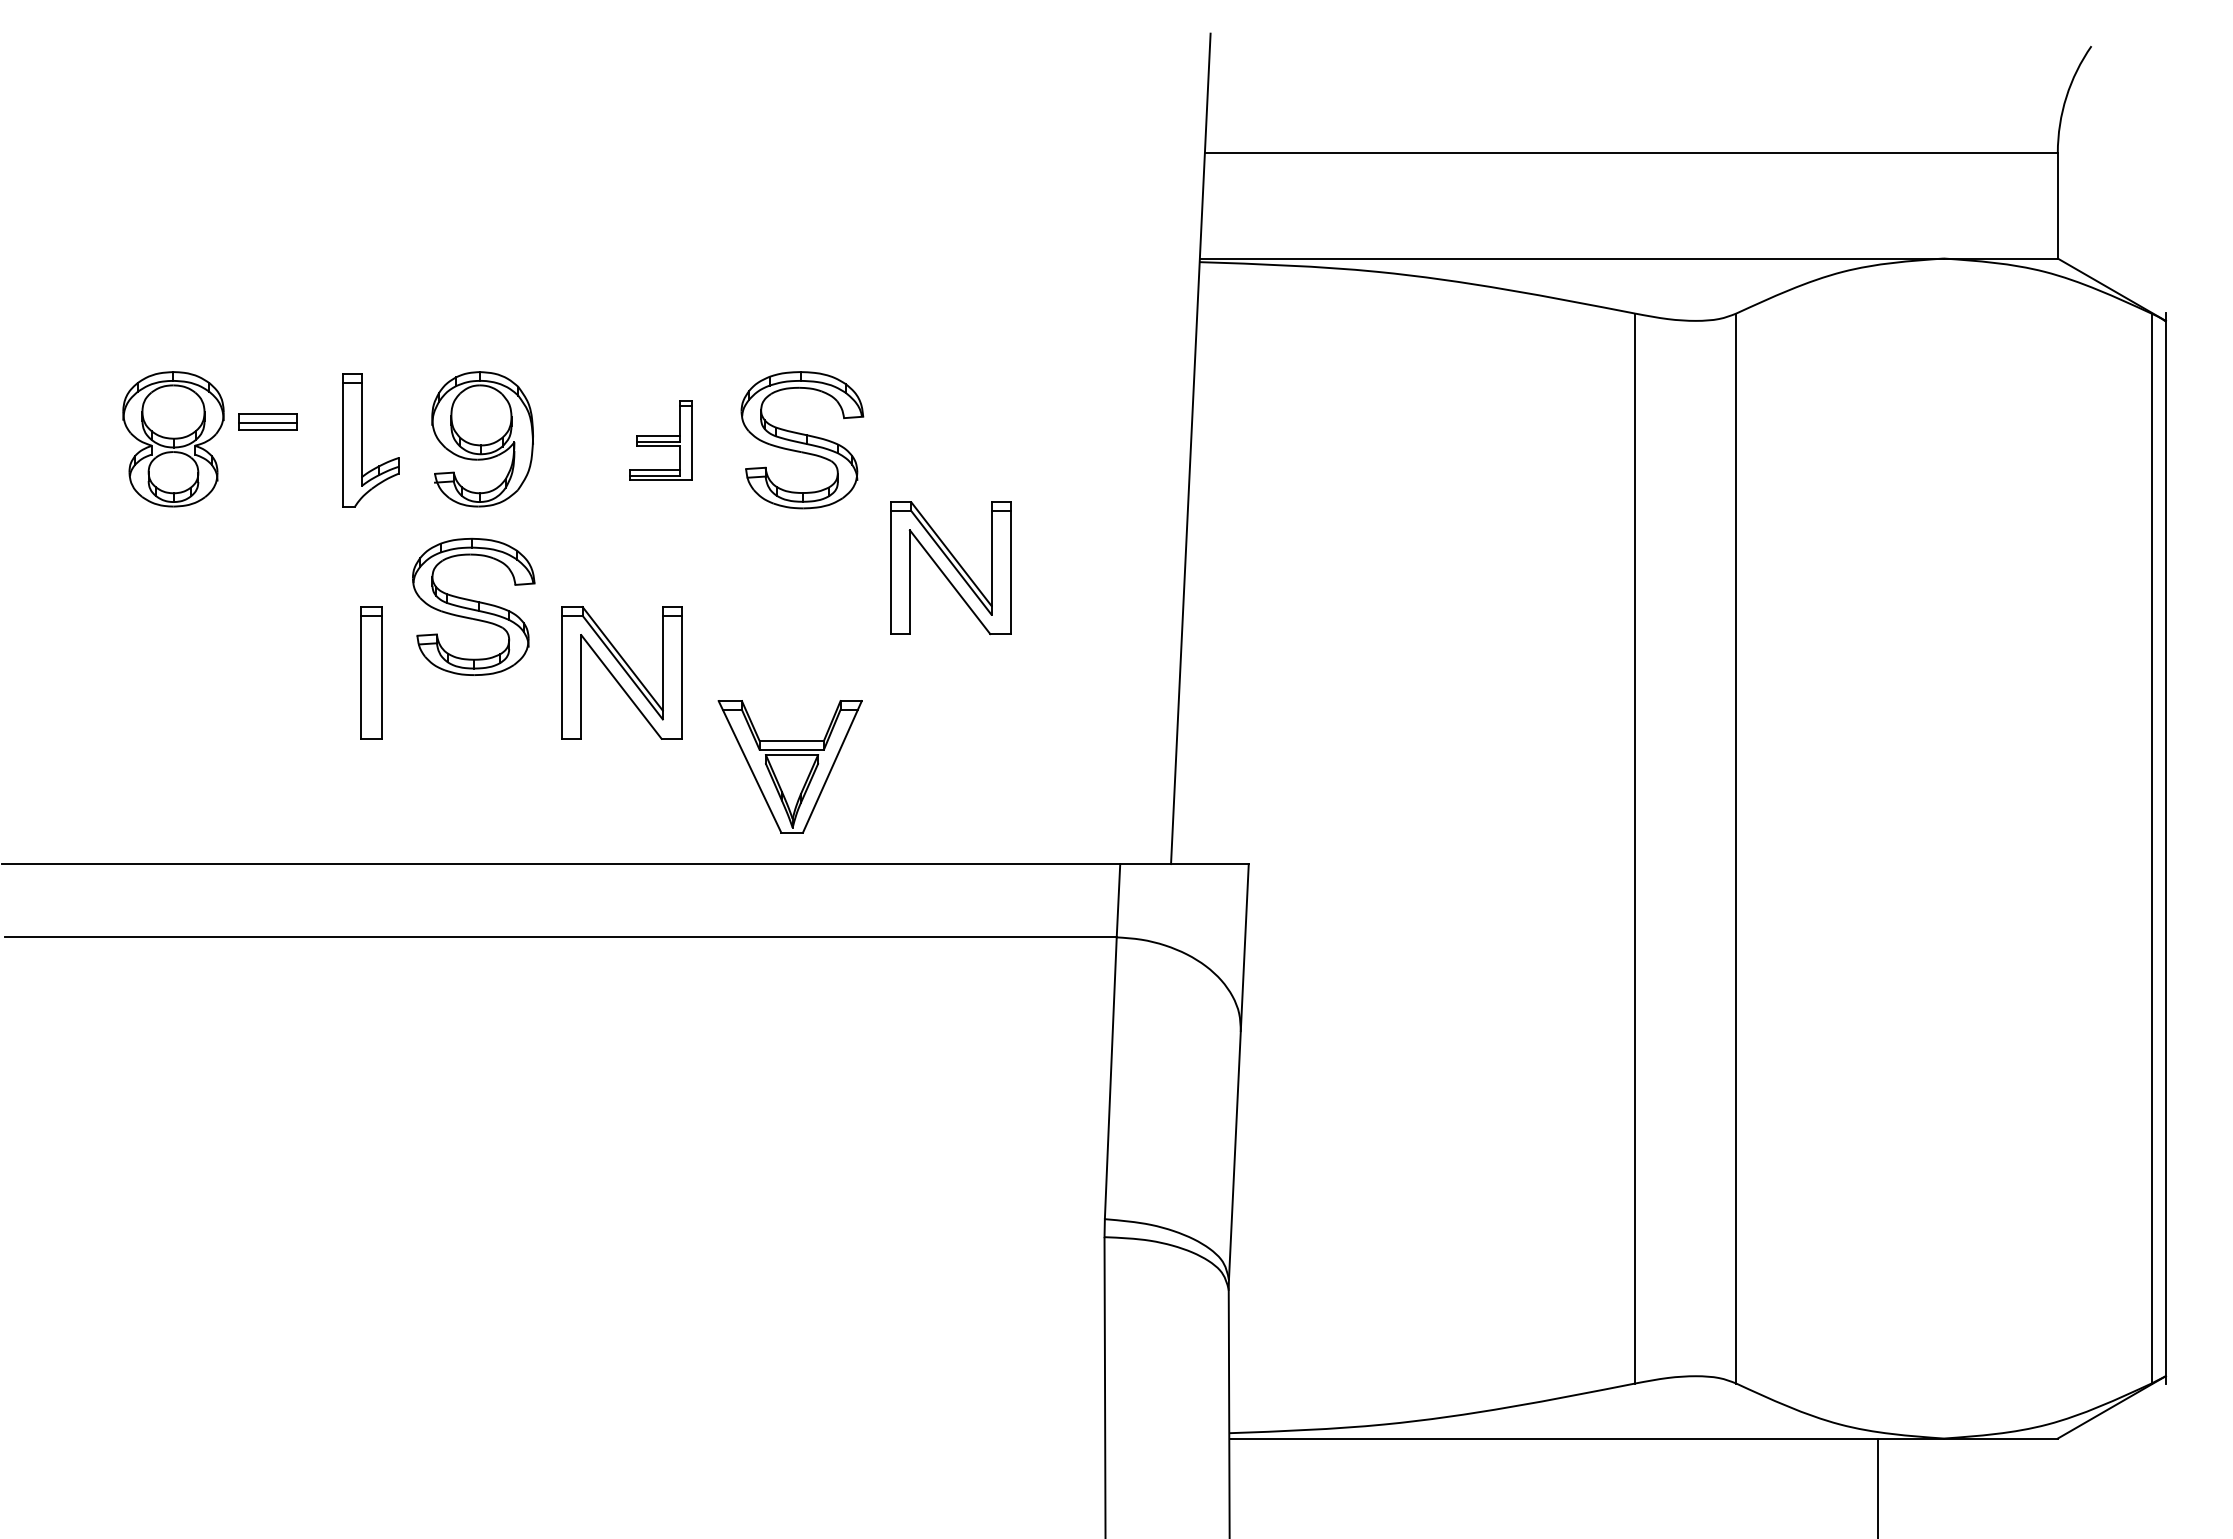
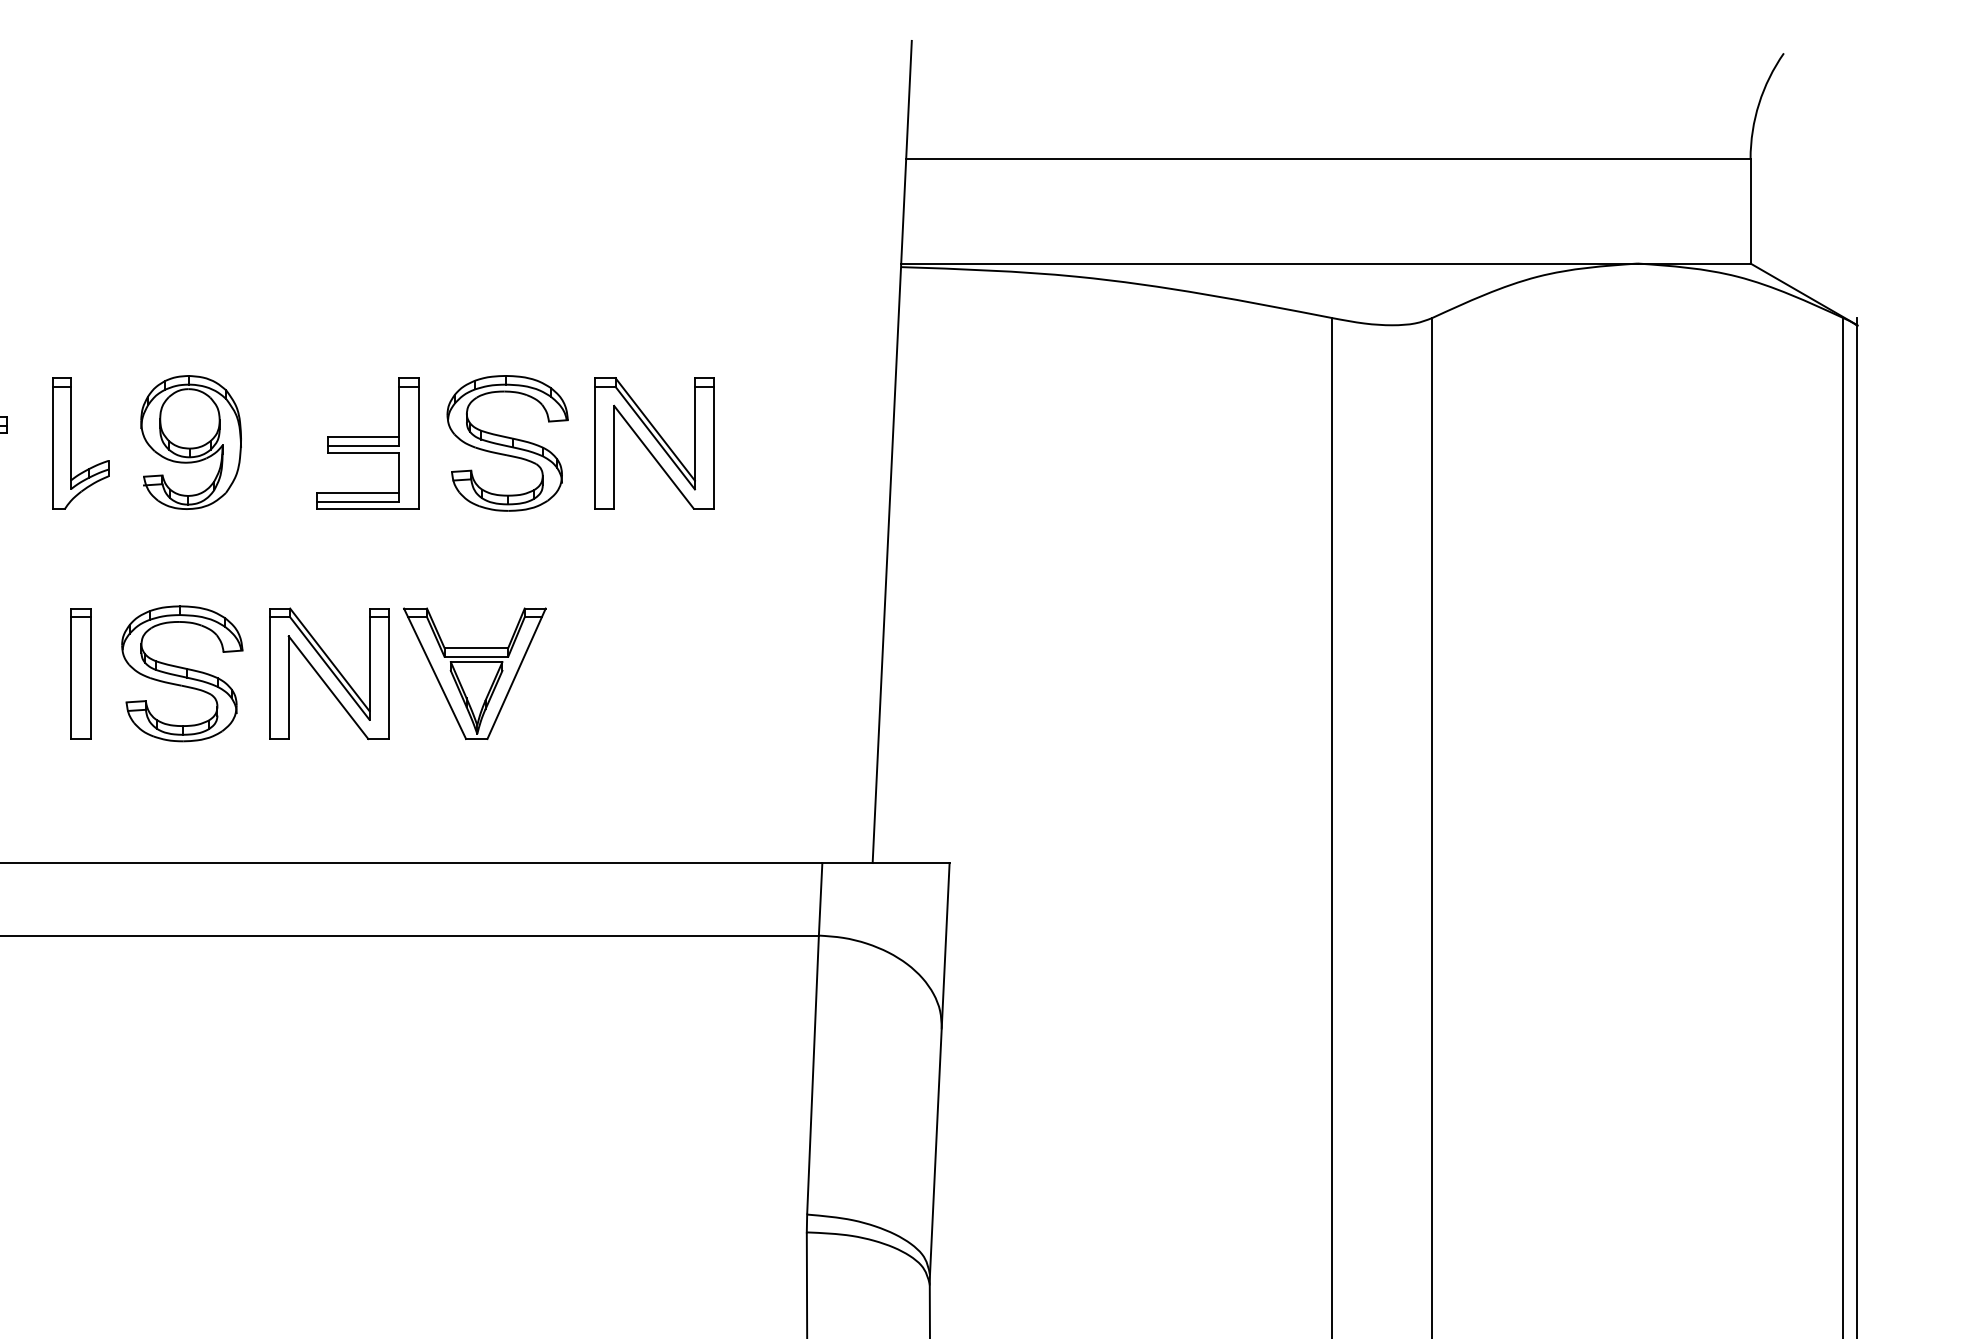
part: (661, 439) -> (368, 442), size x1.67
part: (950, 568) -> (654, 443), moved
part: (473, 606) -> (182, 673), moved
part: (789, 766) -> (474, 673), moved

